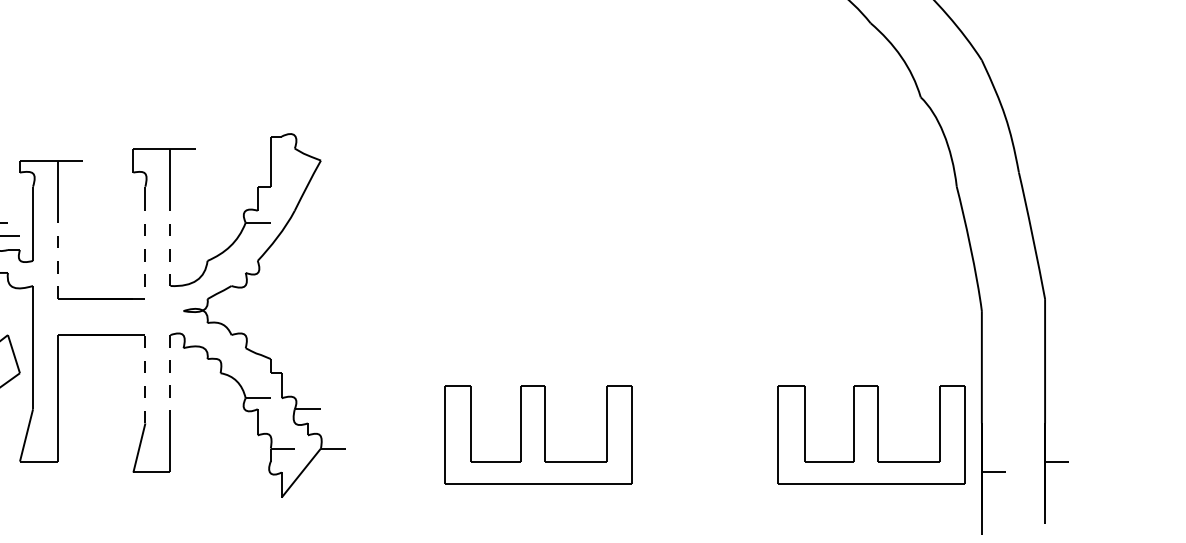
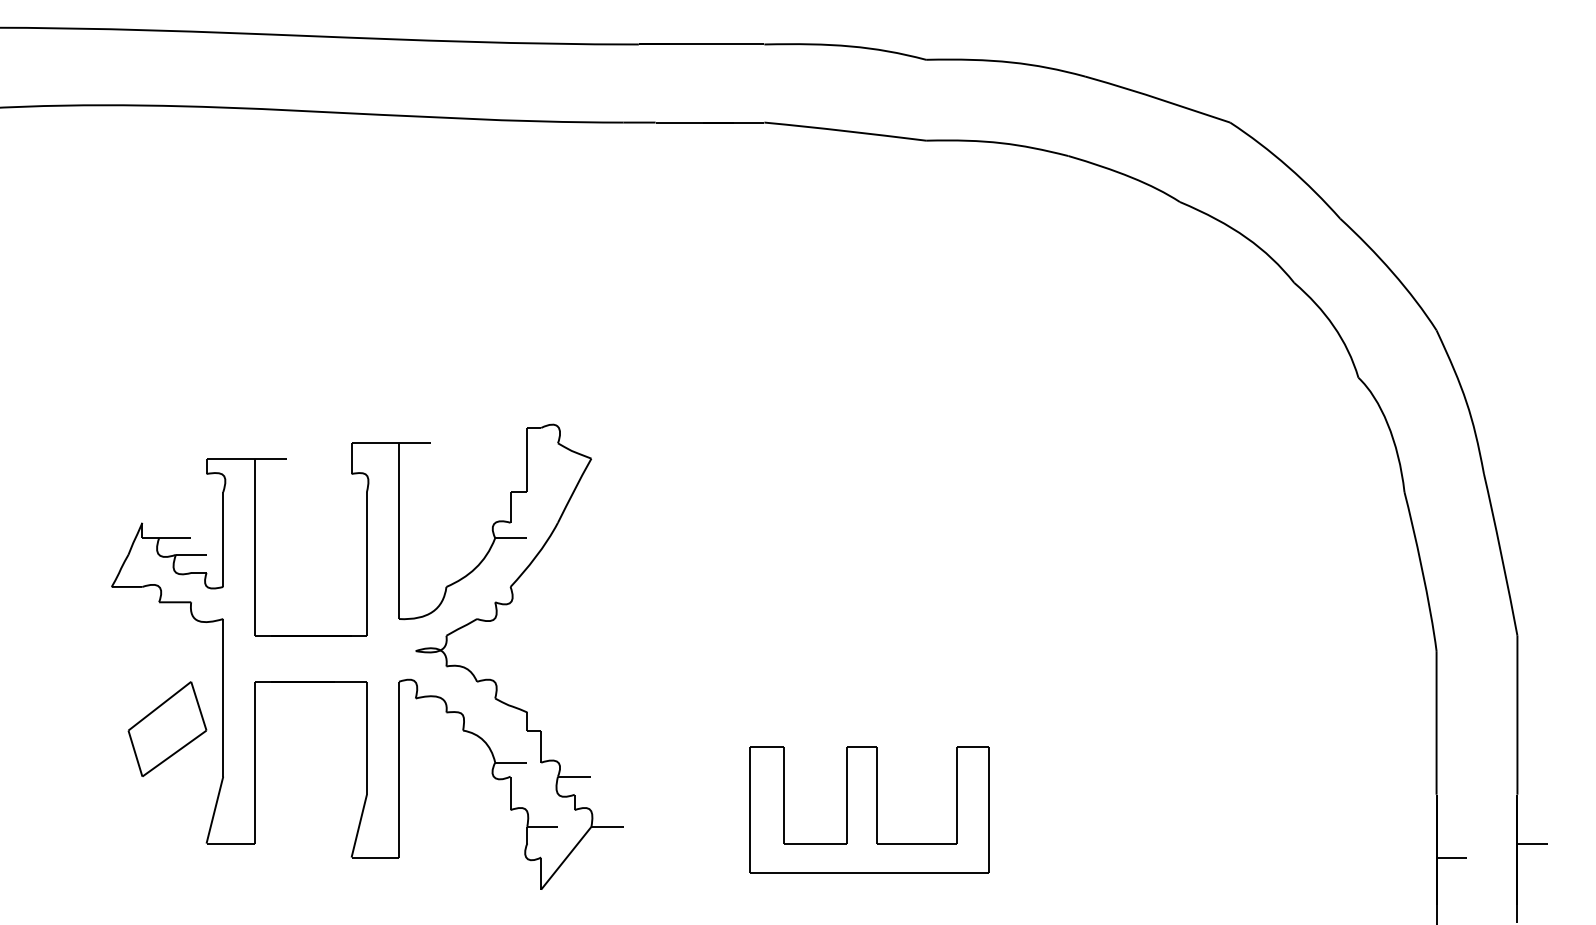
line: (170, 242) -> (399, 563), dashed -> solid
line: (145, 249) -> (366, 572), dashed -> solid
line: (58, 255) -> (255, 579), dashed -> solid
line: (145, 378) -> (366, 737), dashed -> solid
line: (170, 379) -> (399, 738), dashed -> solid
part: (871, 434) -> (1295, 809), removed

